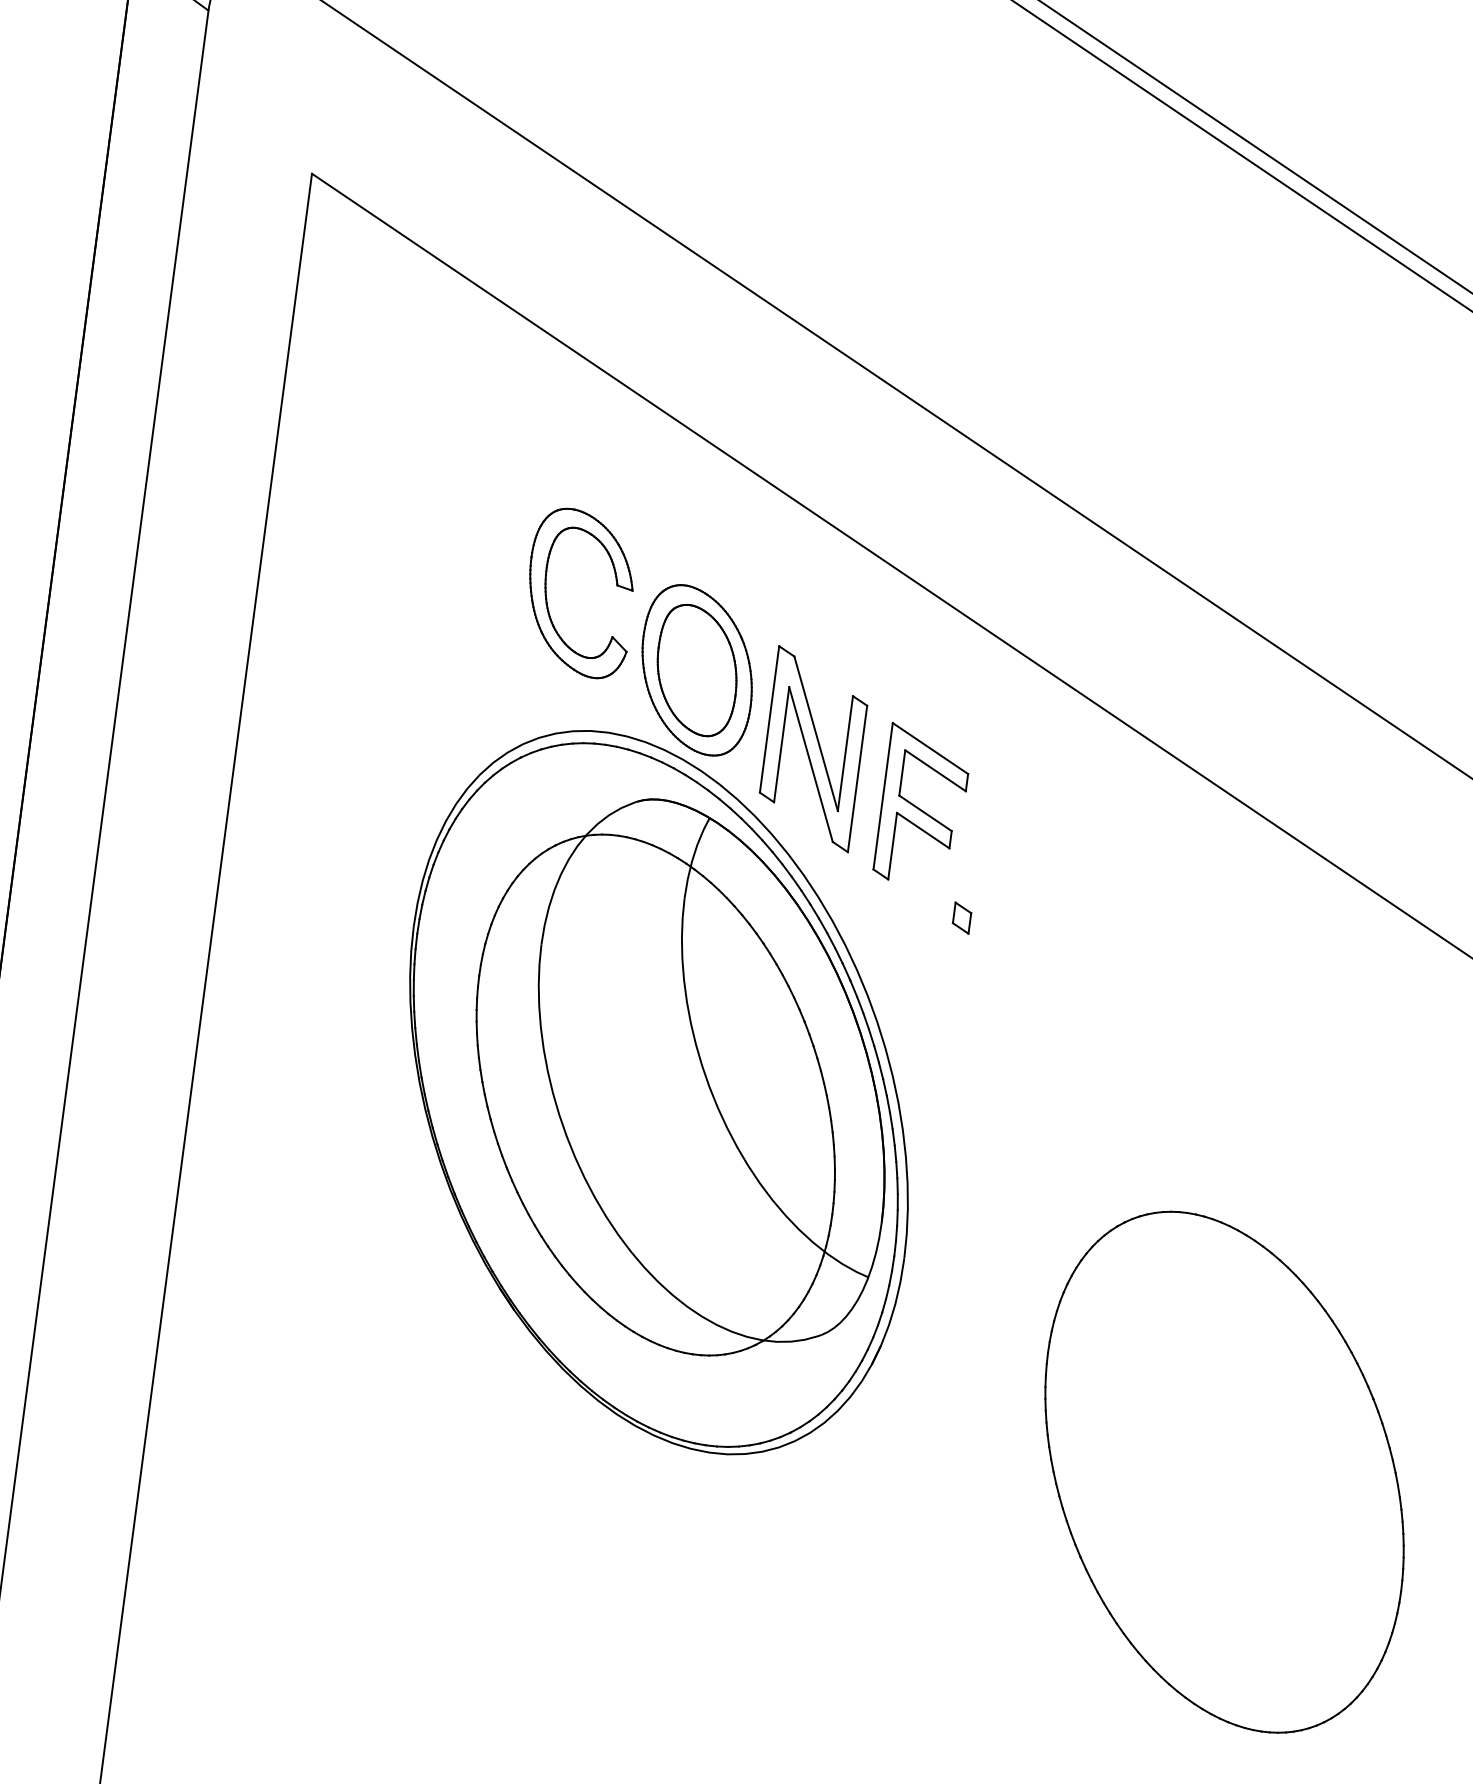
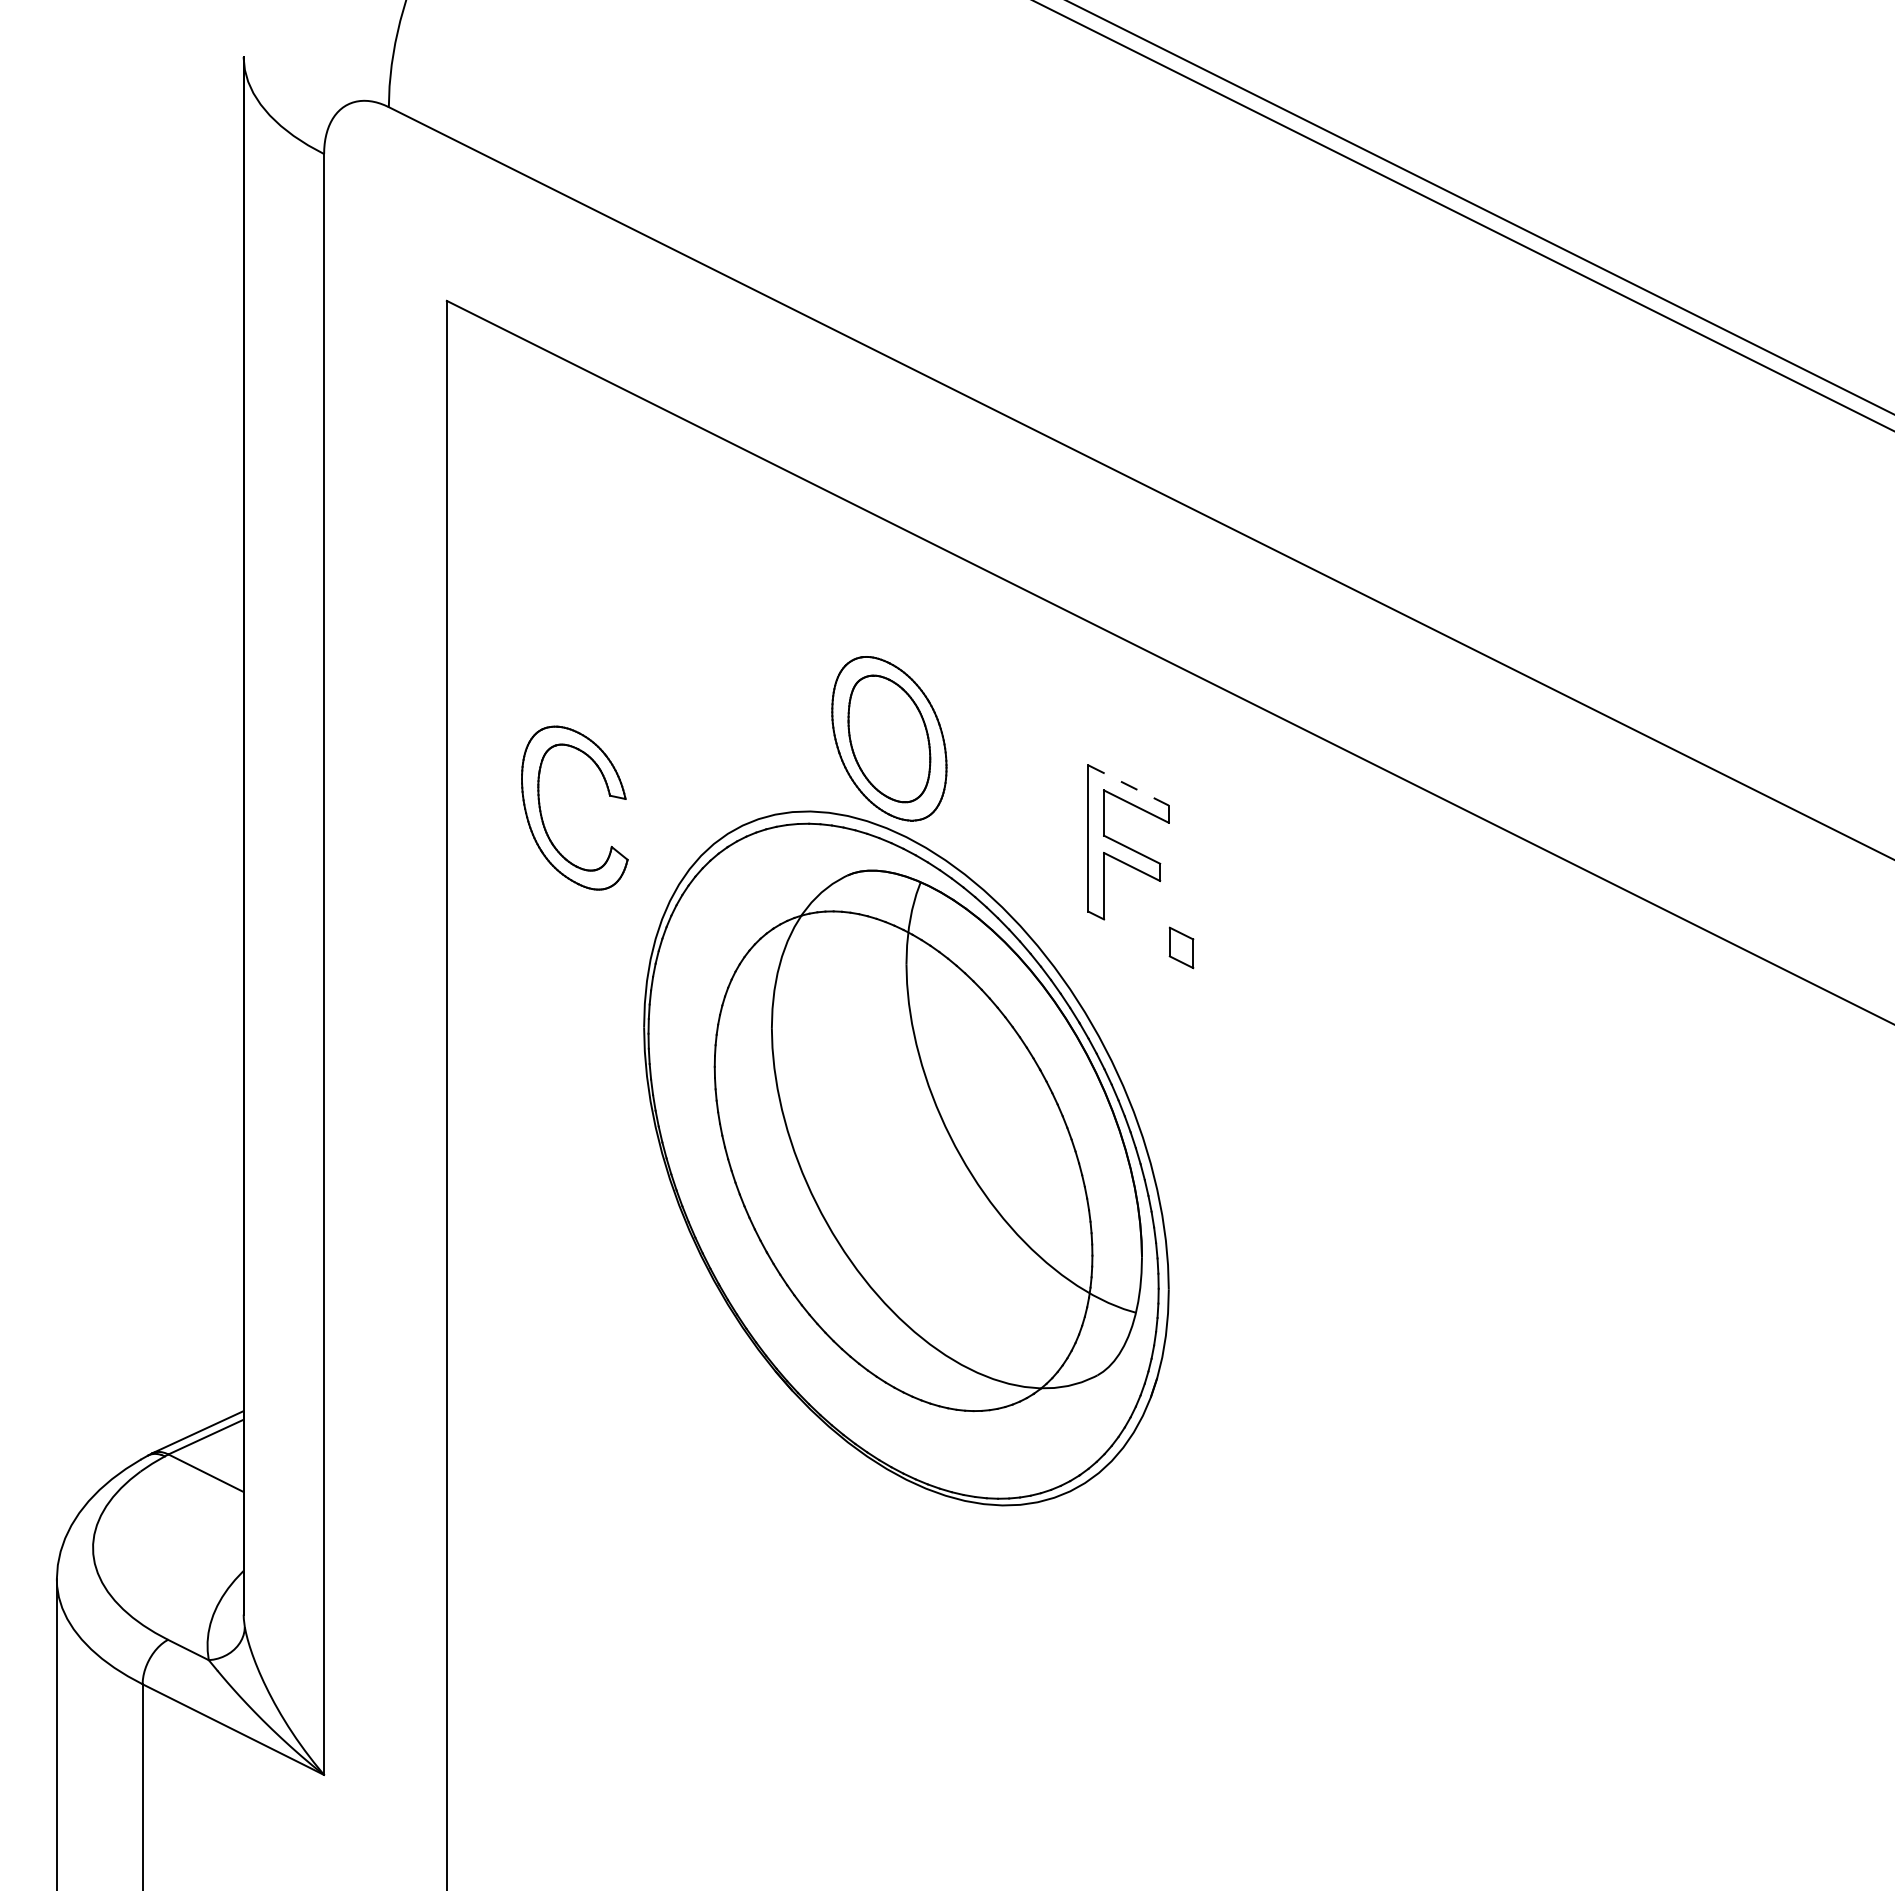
part: (547, 596) -> (542, 815), moved
part: (813, 748) -> (1013, 800), removed
line: (931, 748) -> (1129, 785), solid -> dashed
part: (962, 917) -> (1181, 947), size x1.4
part: (1224, 1471) -> (1510, 1457), removed

